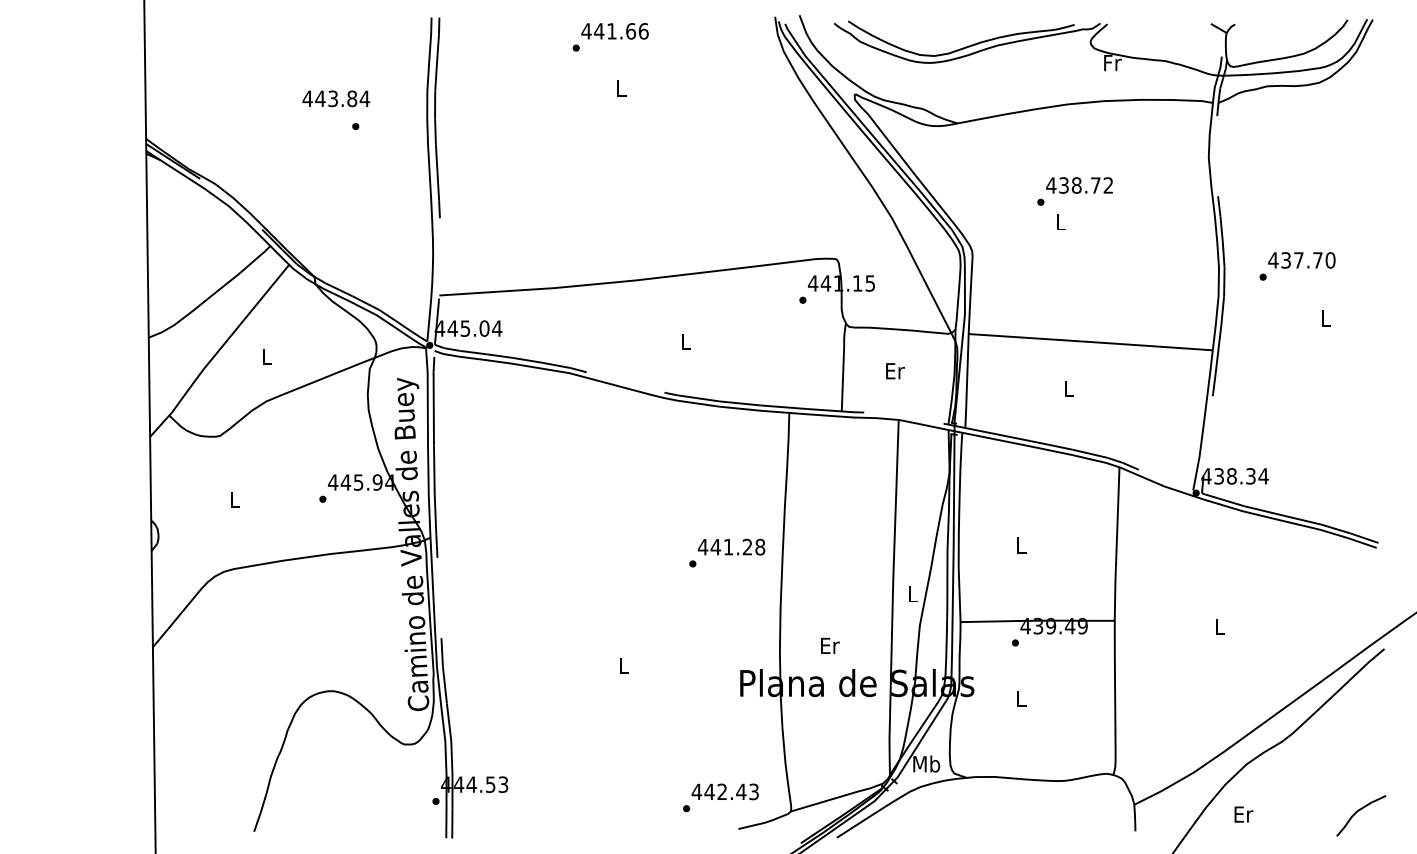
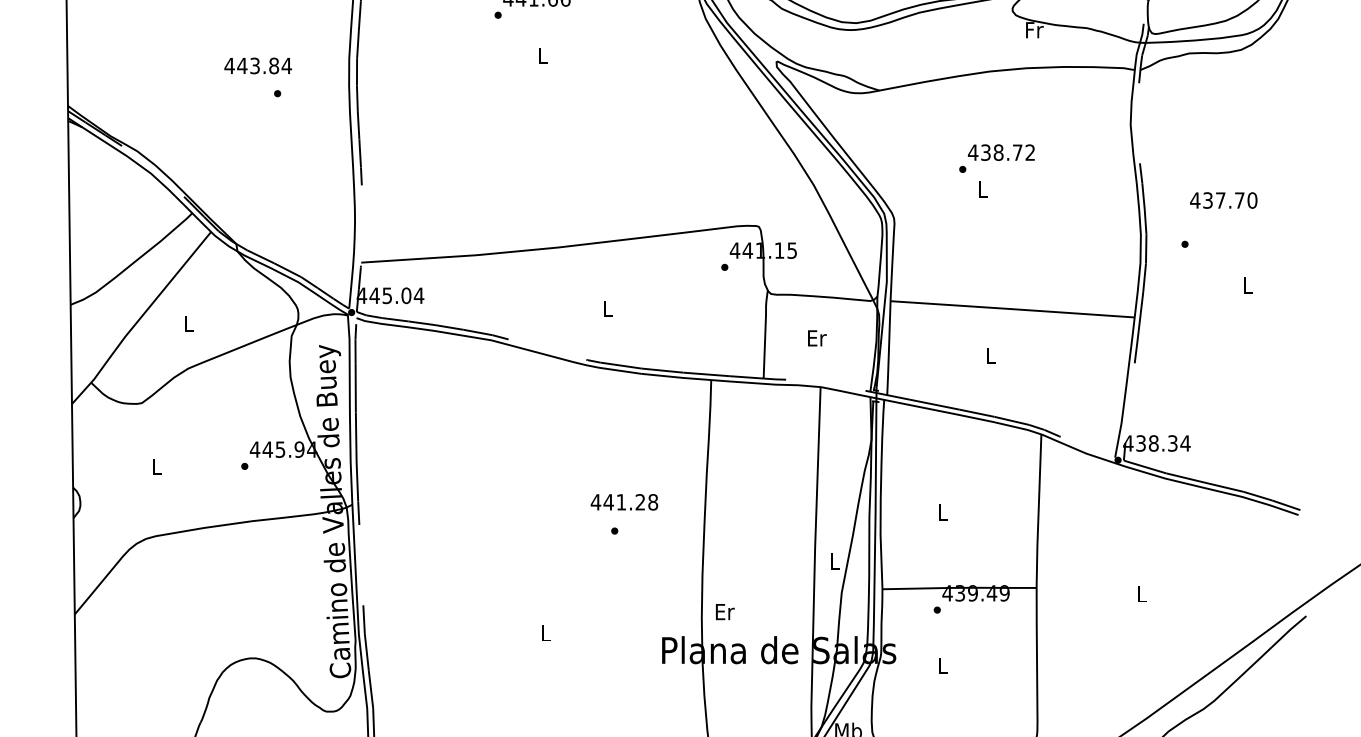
text: (1301, 260) -> (1223, 200), moved
text: (731, 546) -> (624, 501), moved
text: (830, 645) -> (725, 611), moved

